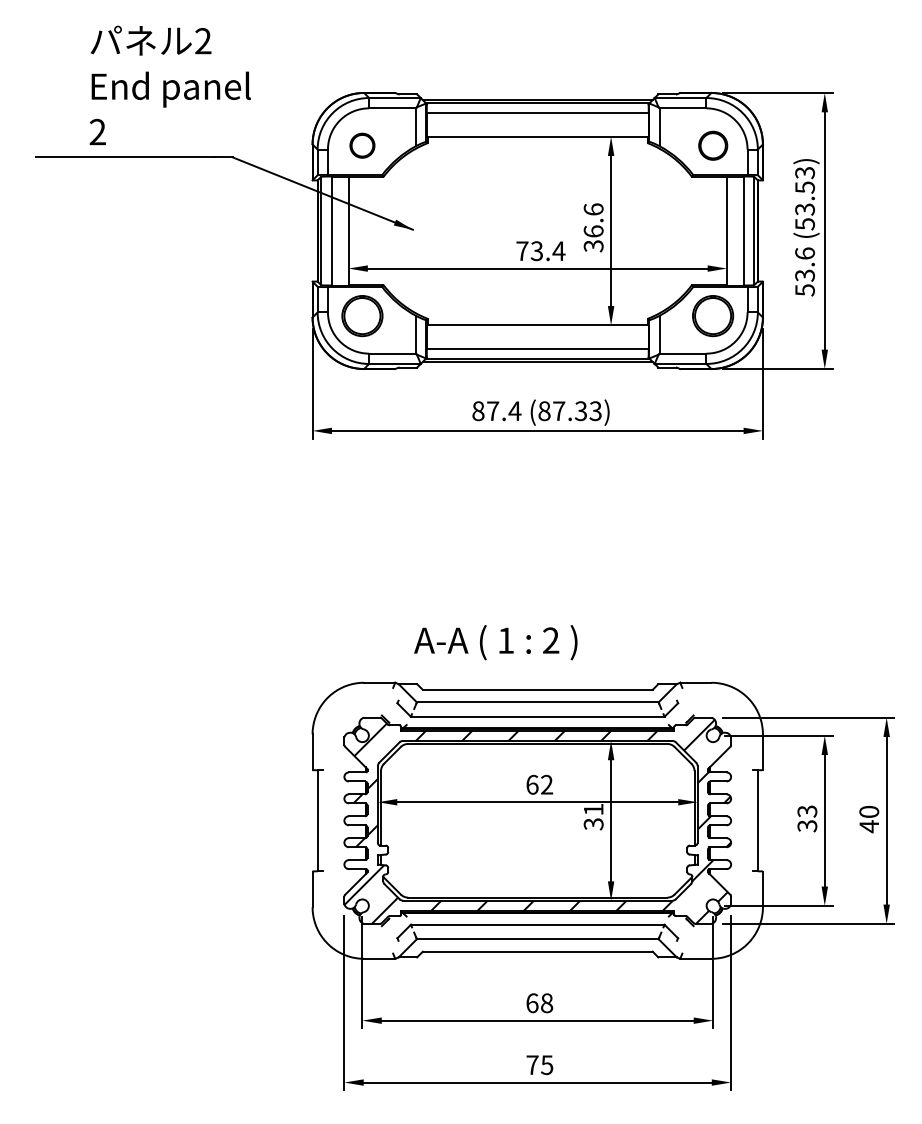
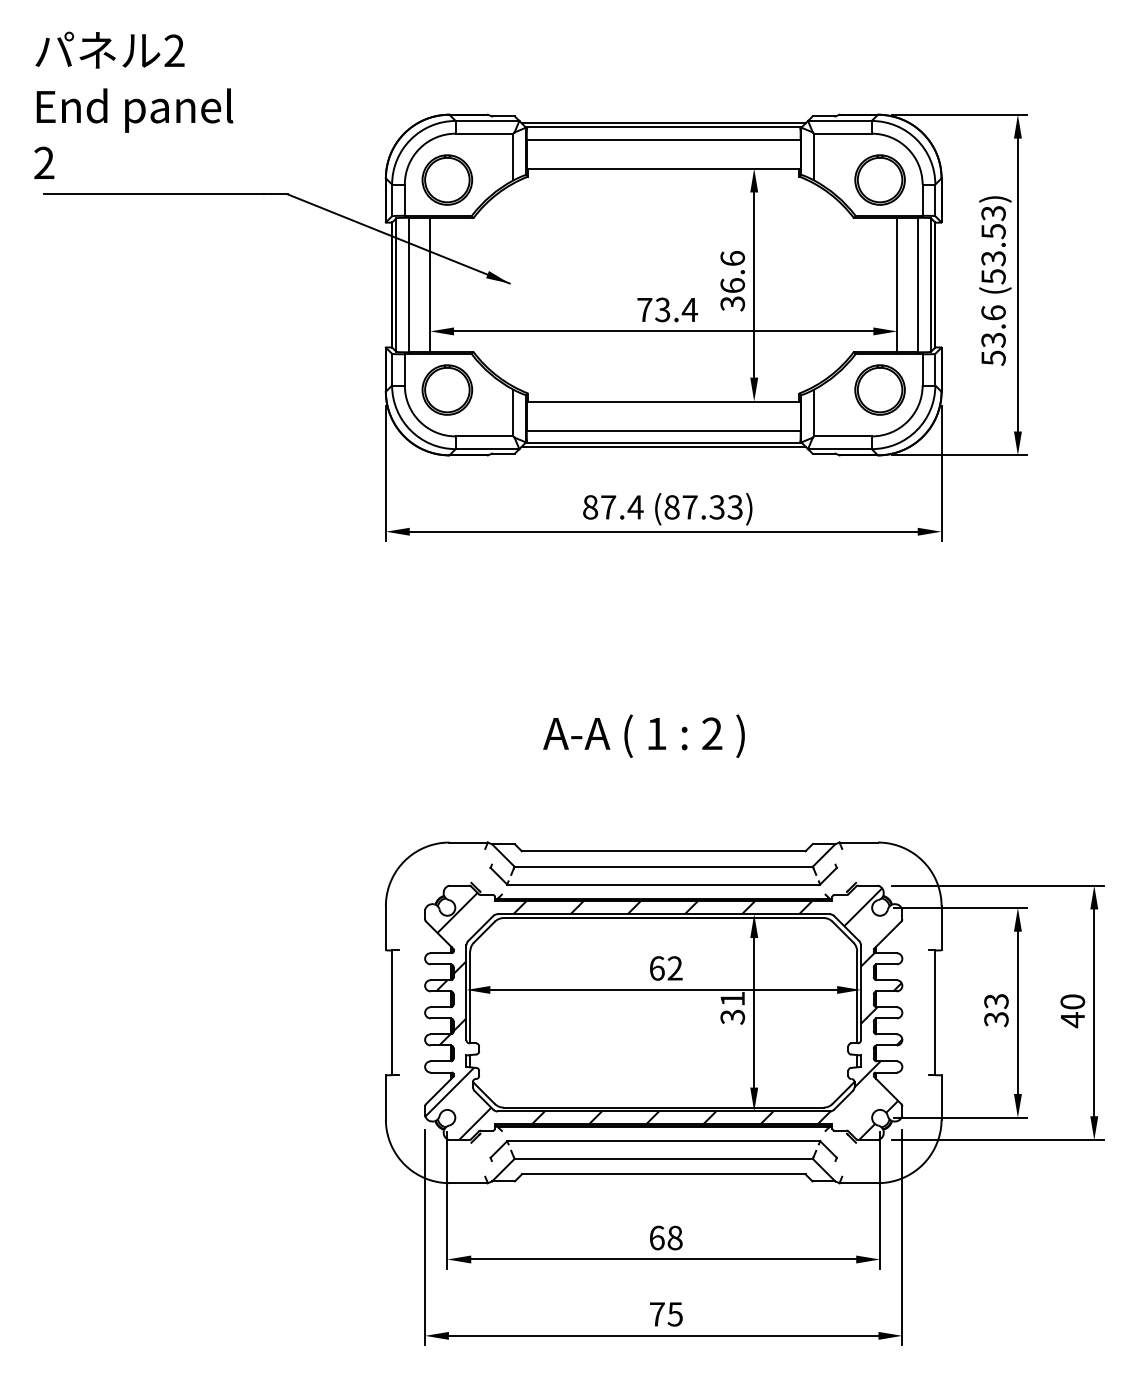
text: (169, 84) -> (132, 104), moved
part: (362, 145) -> (447, 179), size x1.67
part: (713, 145) -> (880, 179), size x1.43
text: (495, 642) -> (643, 736), moved

